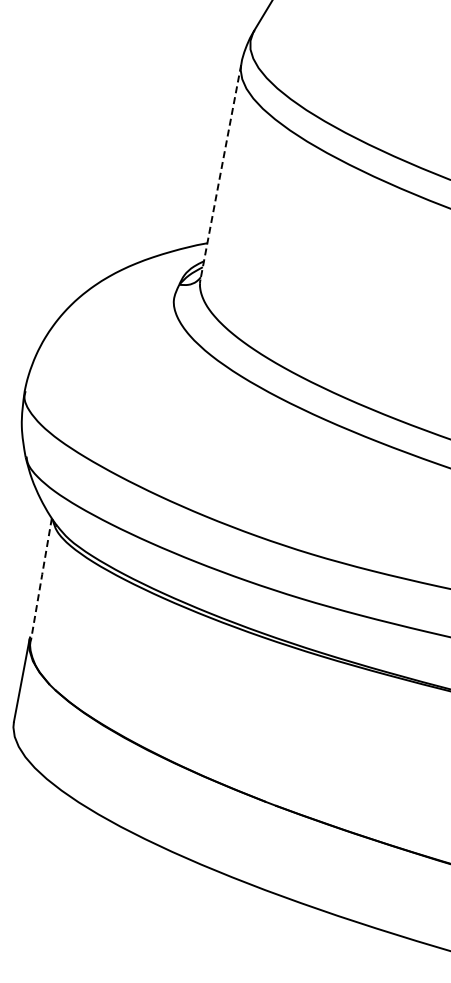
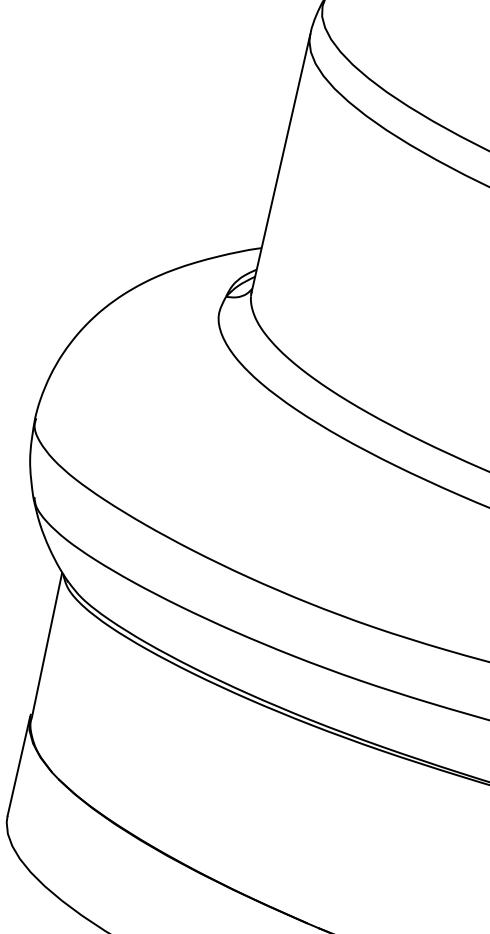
line: (220, 172) -> (280, 163), dashed -> solid
line: (41, 578) -> (47, 644), dashed -> solid

